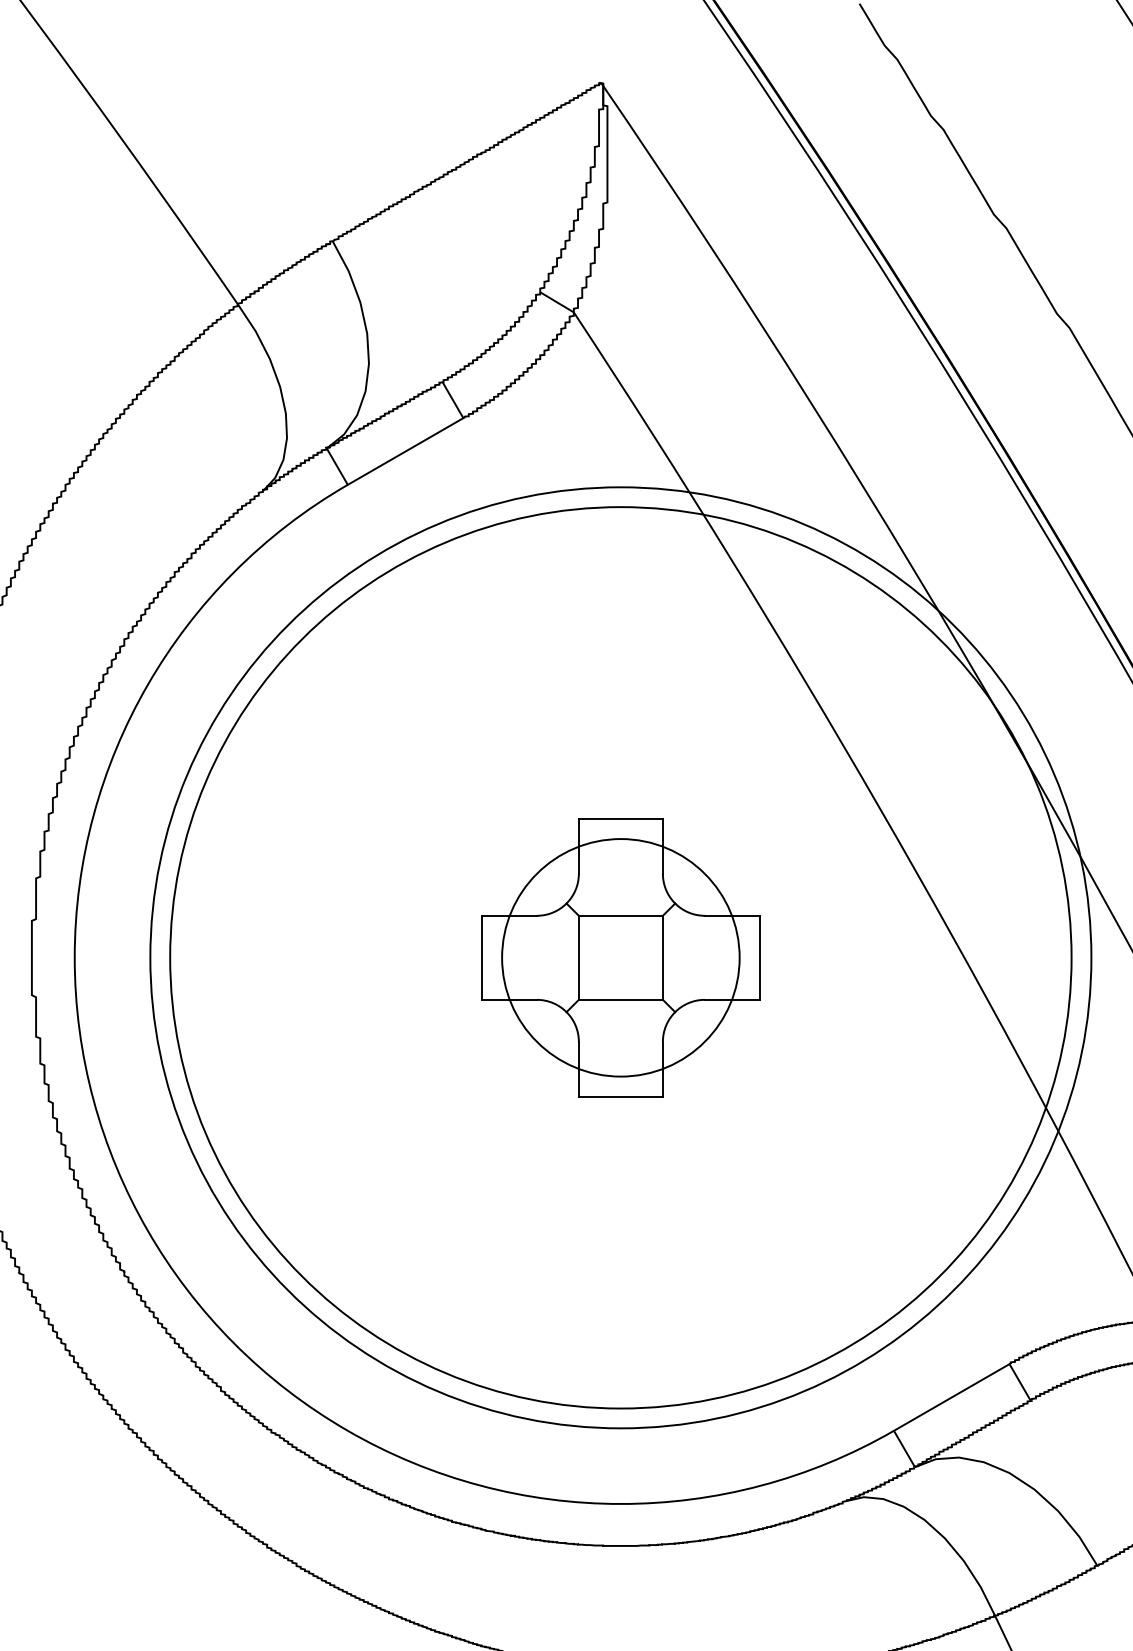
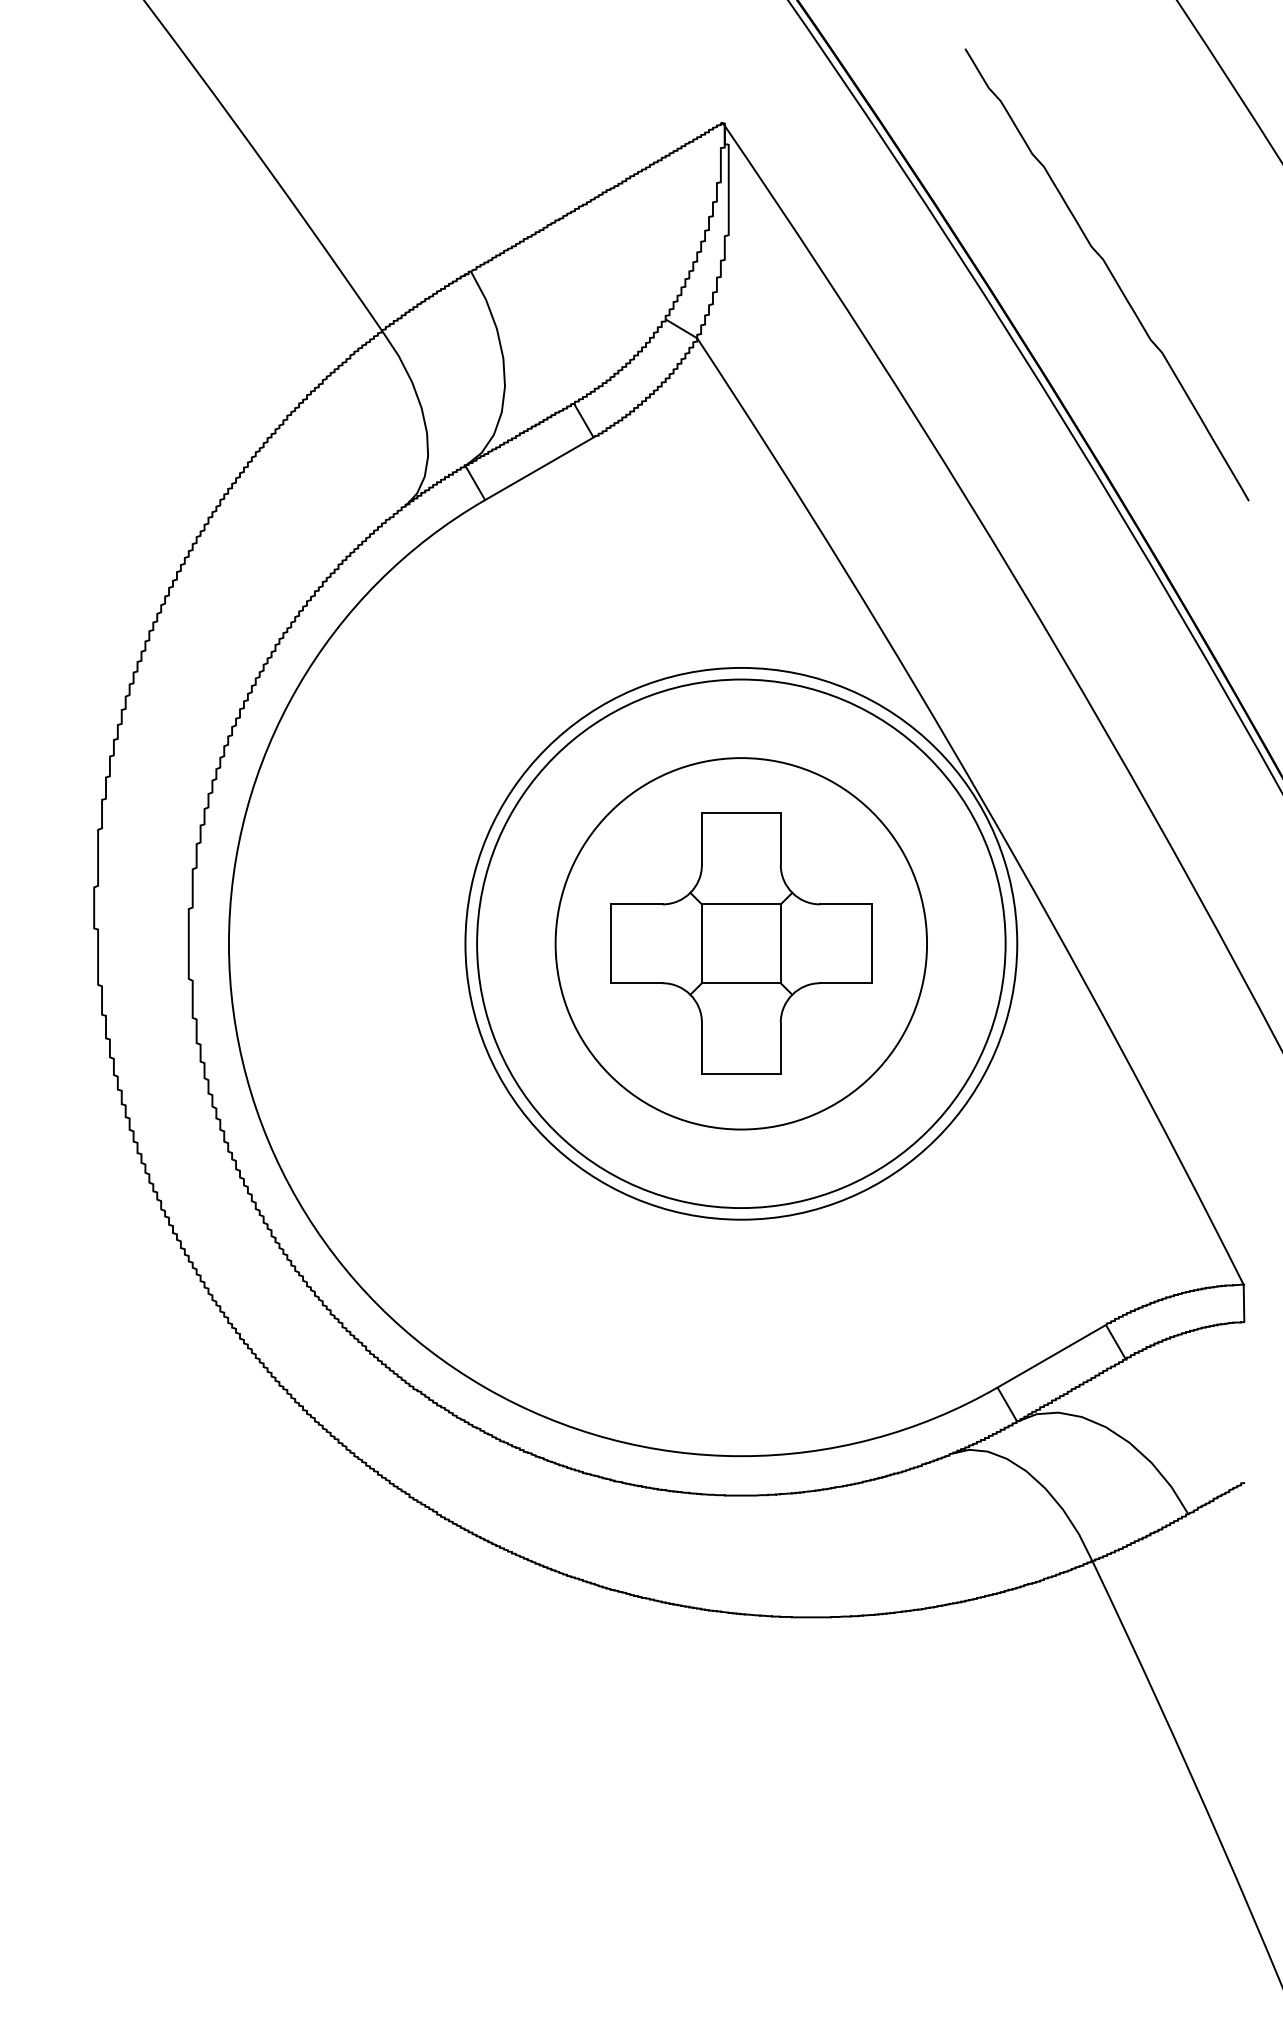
circle: (621, 957) -> (741, 943), size x0.62
circle: (621, 957) -> (741, 943), size x0.62
circle: (621, 957) -> (741, 943), size x1.67

